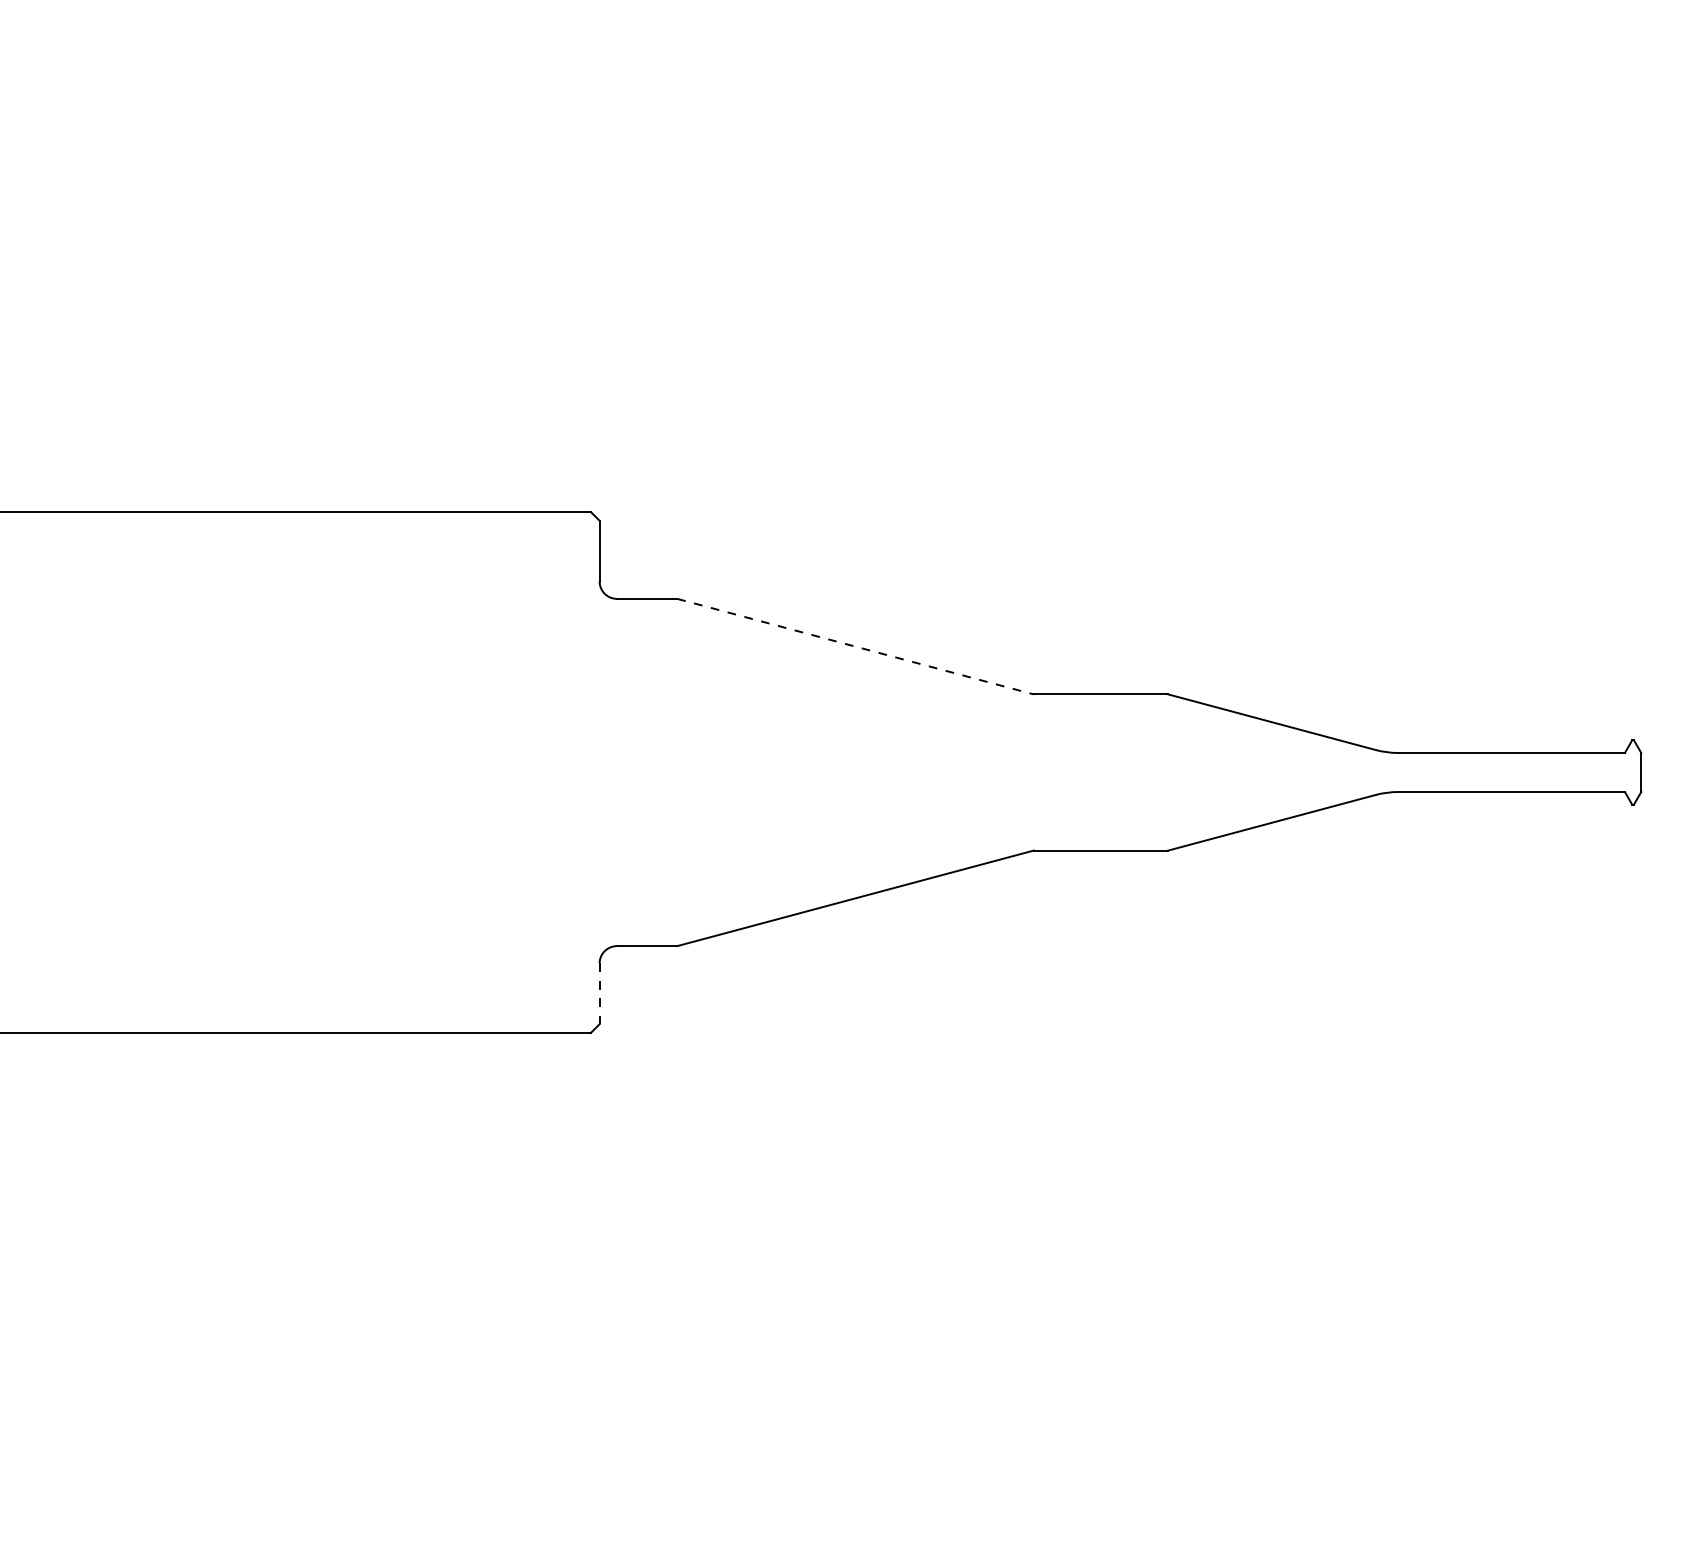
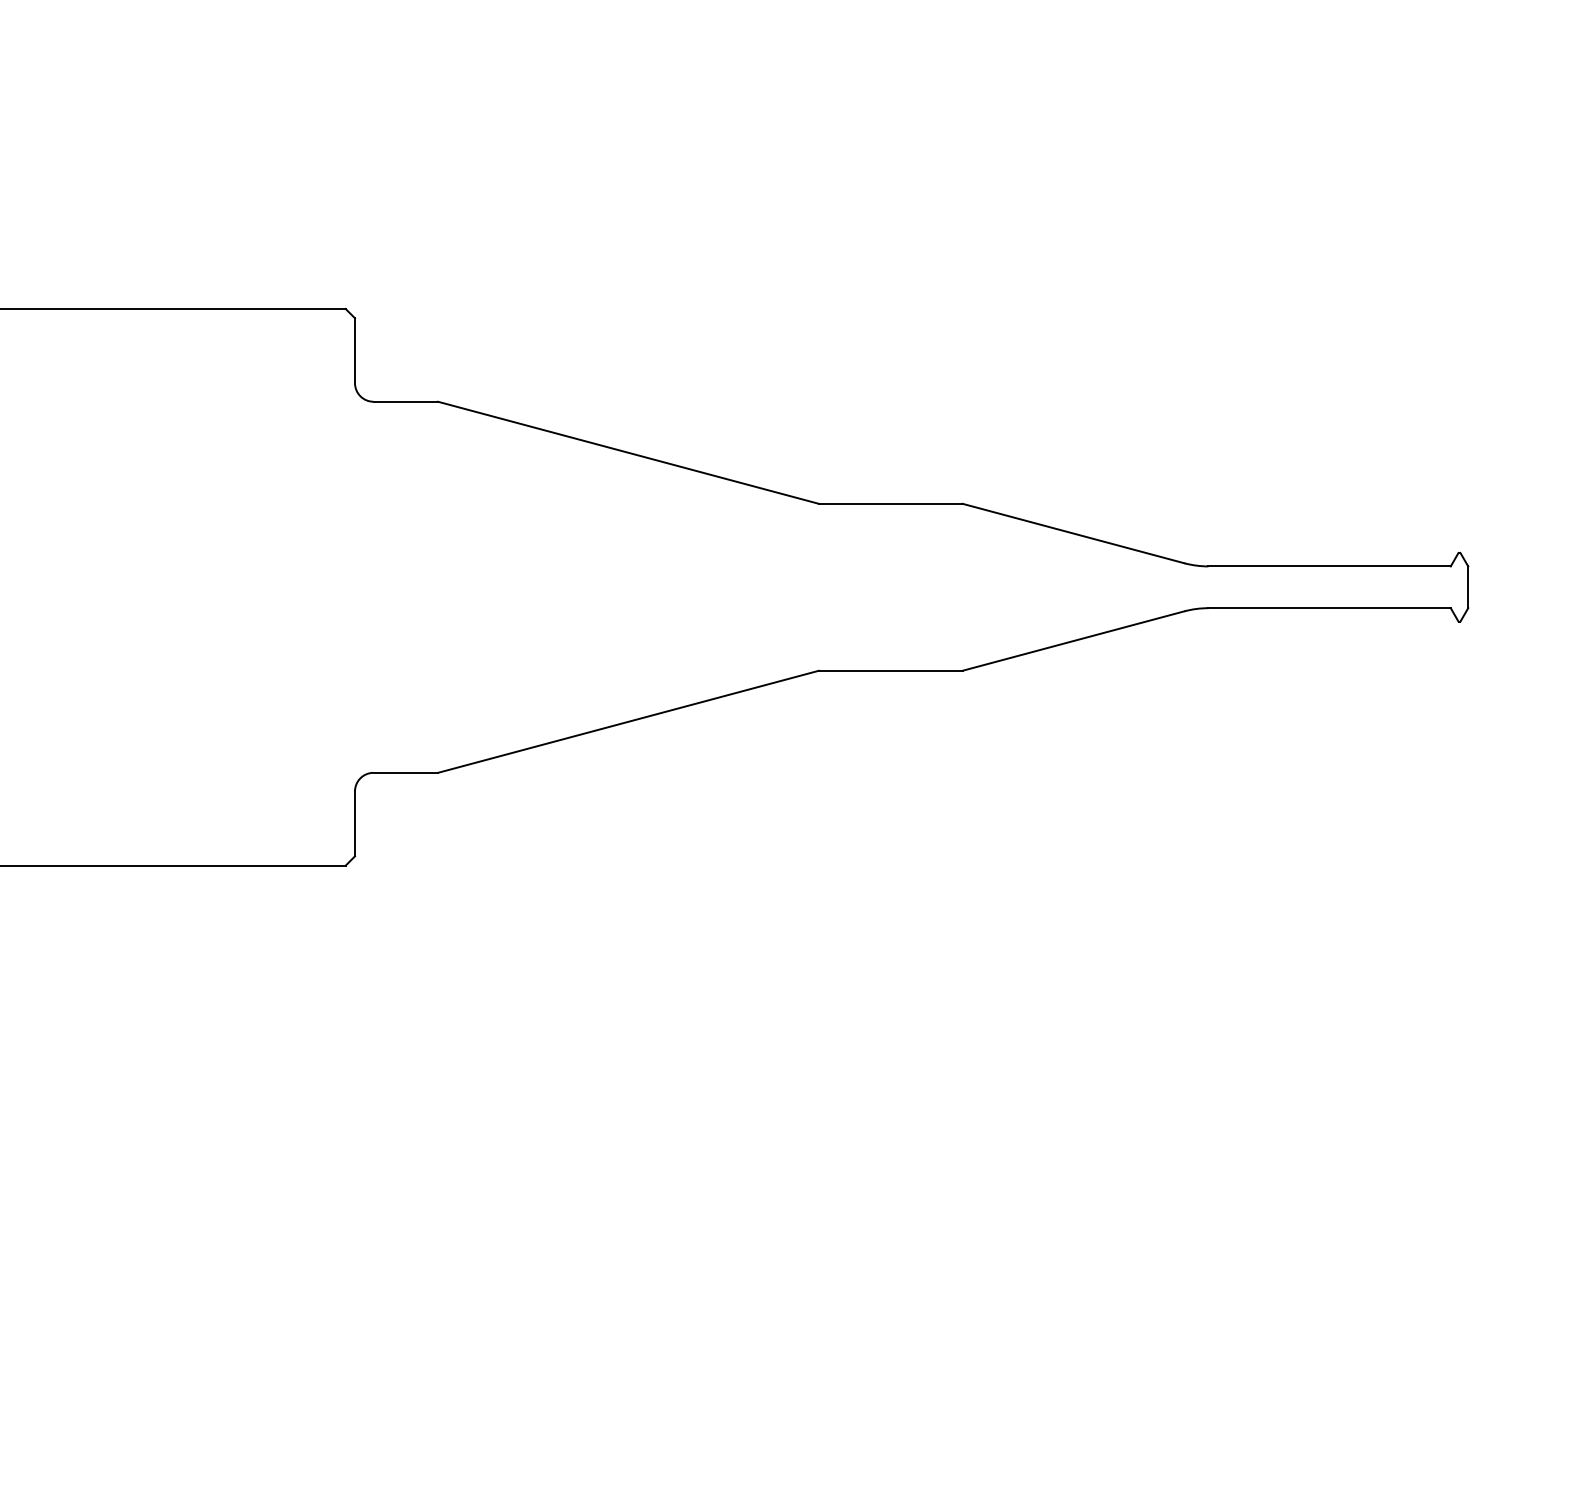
line: (855, 646) -> (628, 452), dashed -> solid
line: (599, 993) -> (354, 823), dashed -> solid

